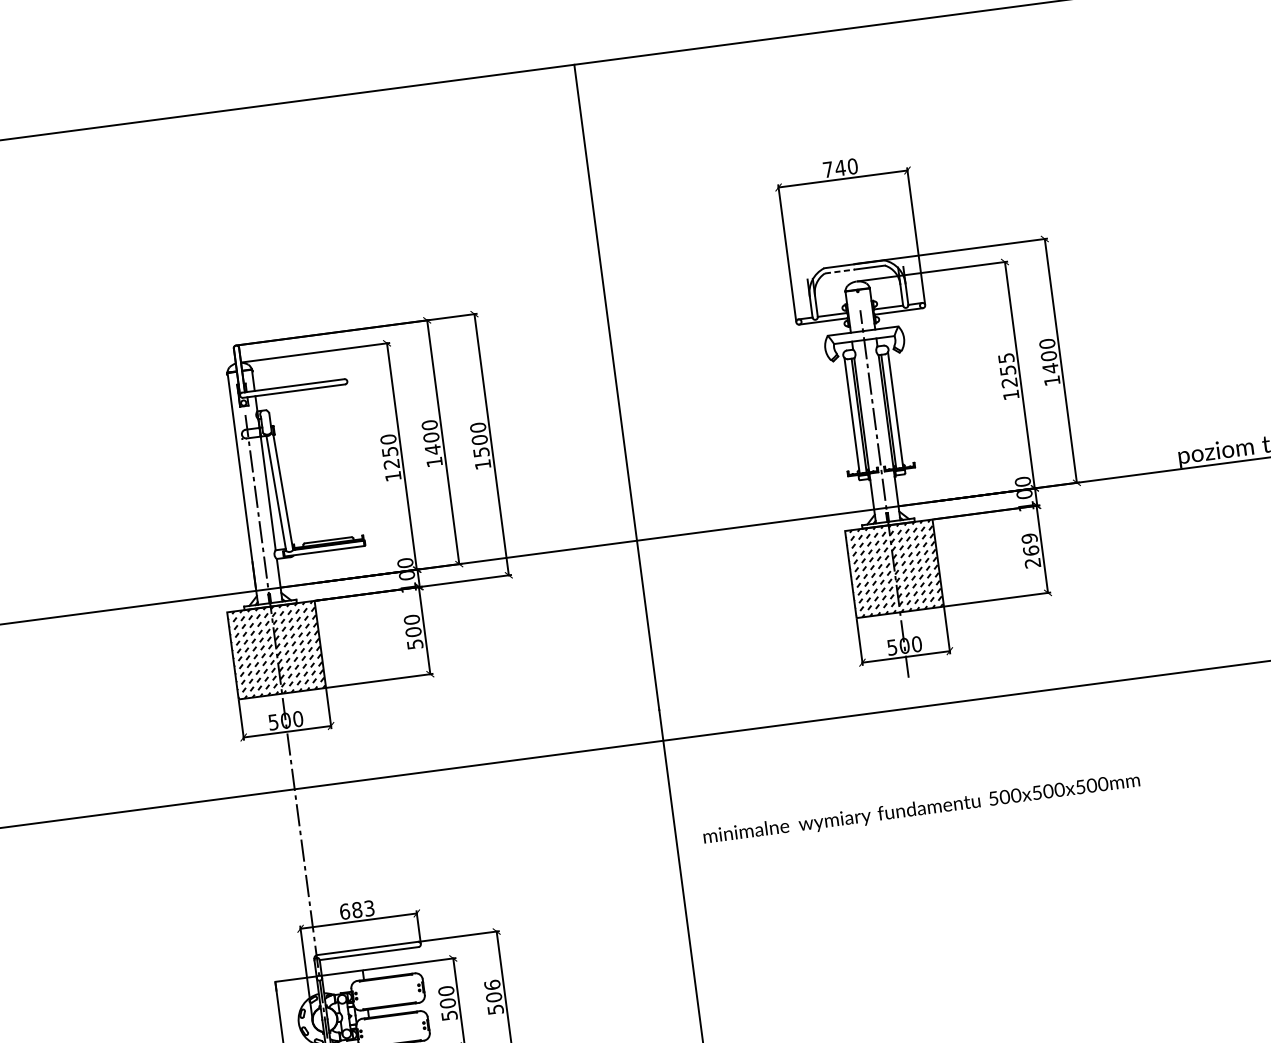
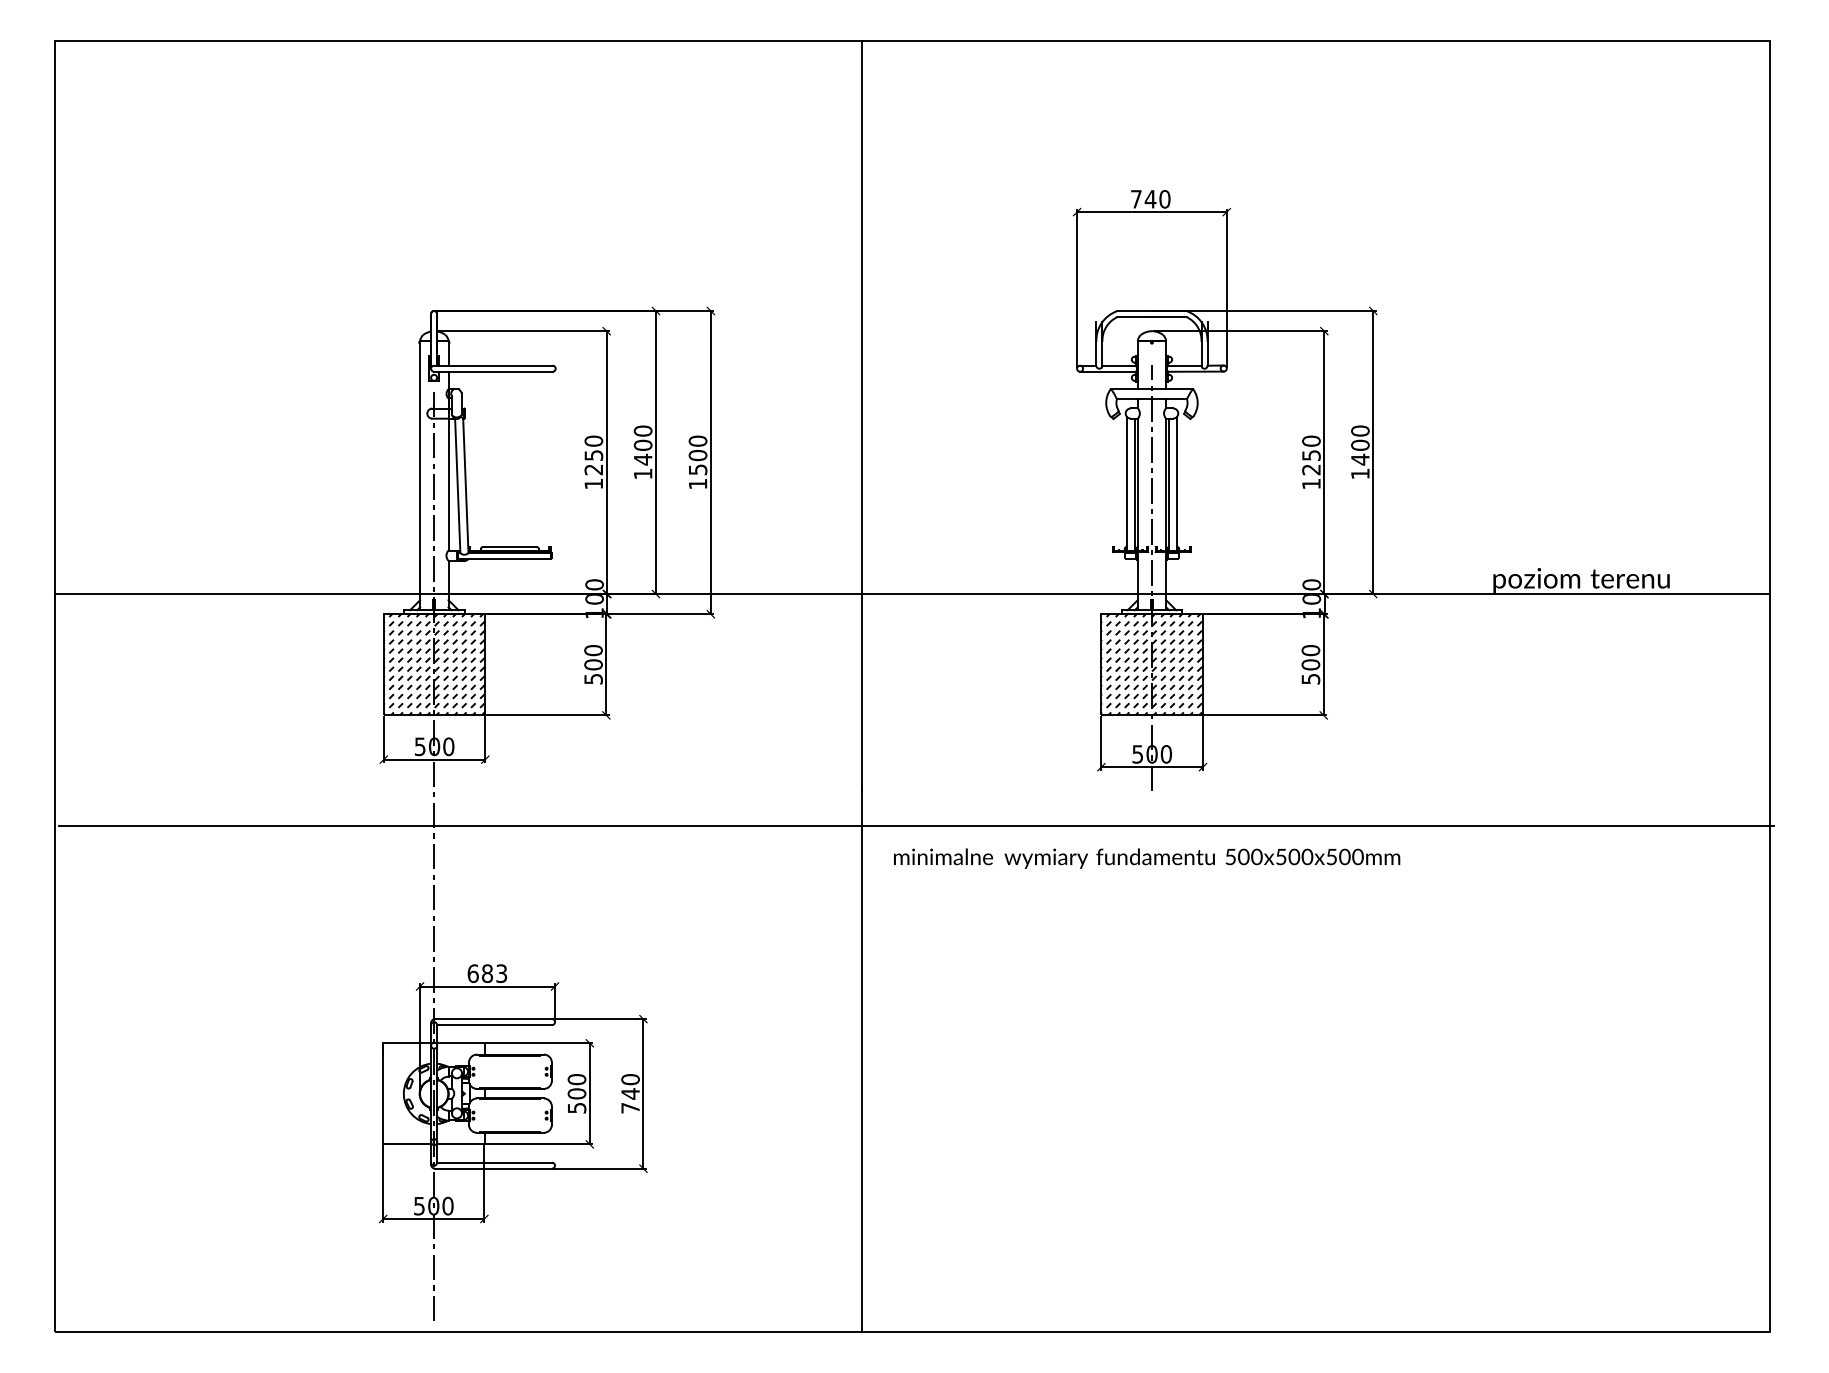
line: (840, 271) -> (1135, 317), dashed -> solid
text: (1006, 357) -> (1311, 440), 1255 -> 1250
text: (1030, 550) -> (1310, 664), 269 -> 500
text: (922, 809) -> (1147, 858), moved
text: (493, 997) -> (630, 1093), 506 -> 740

